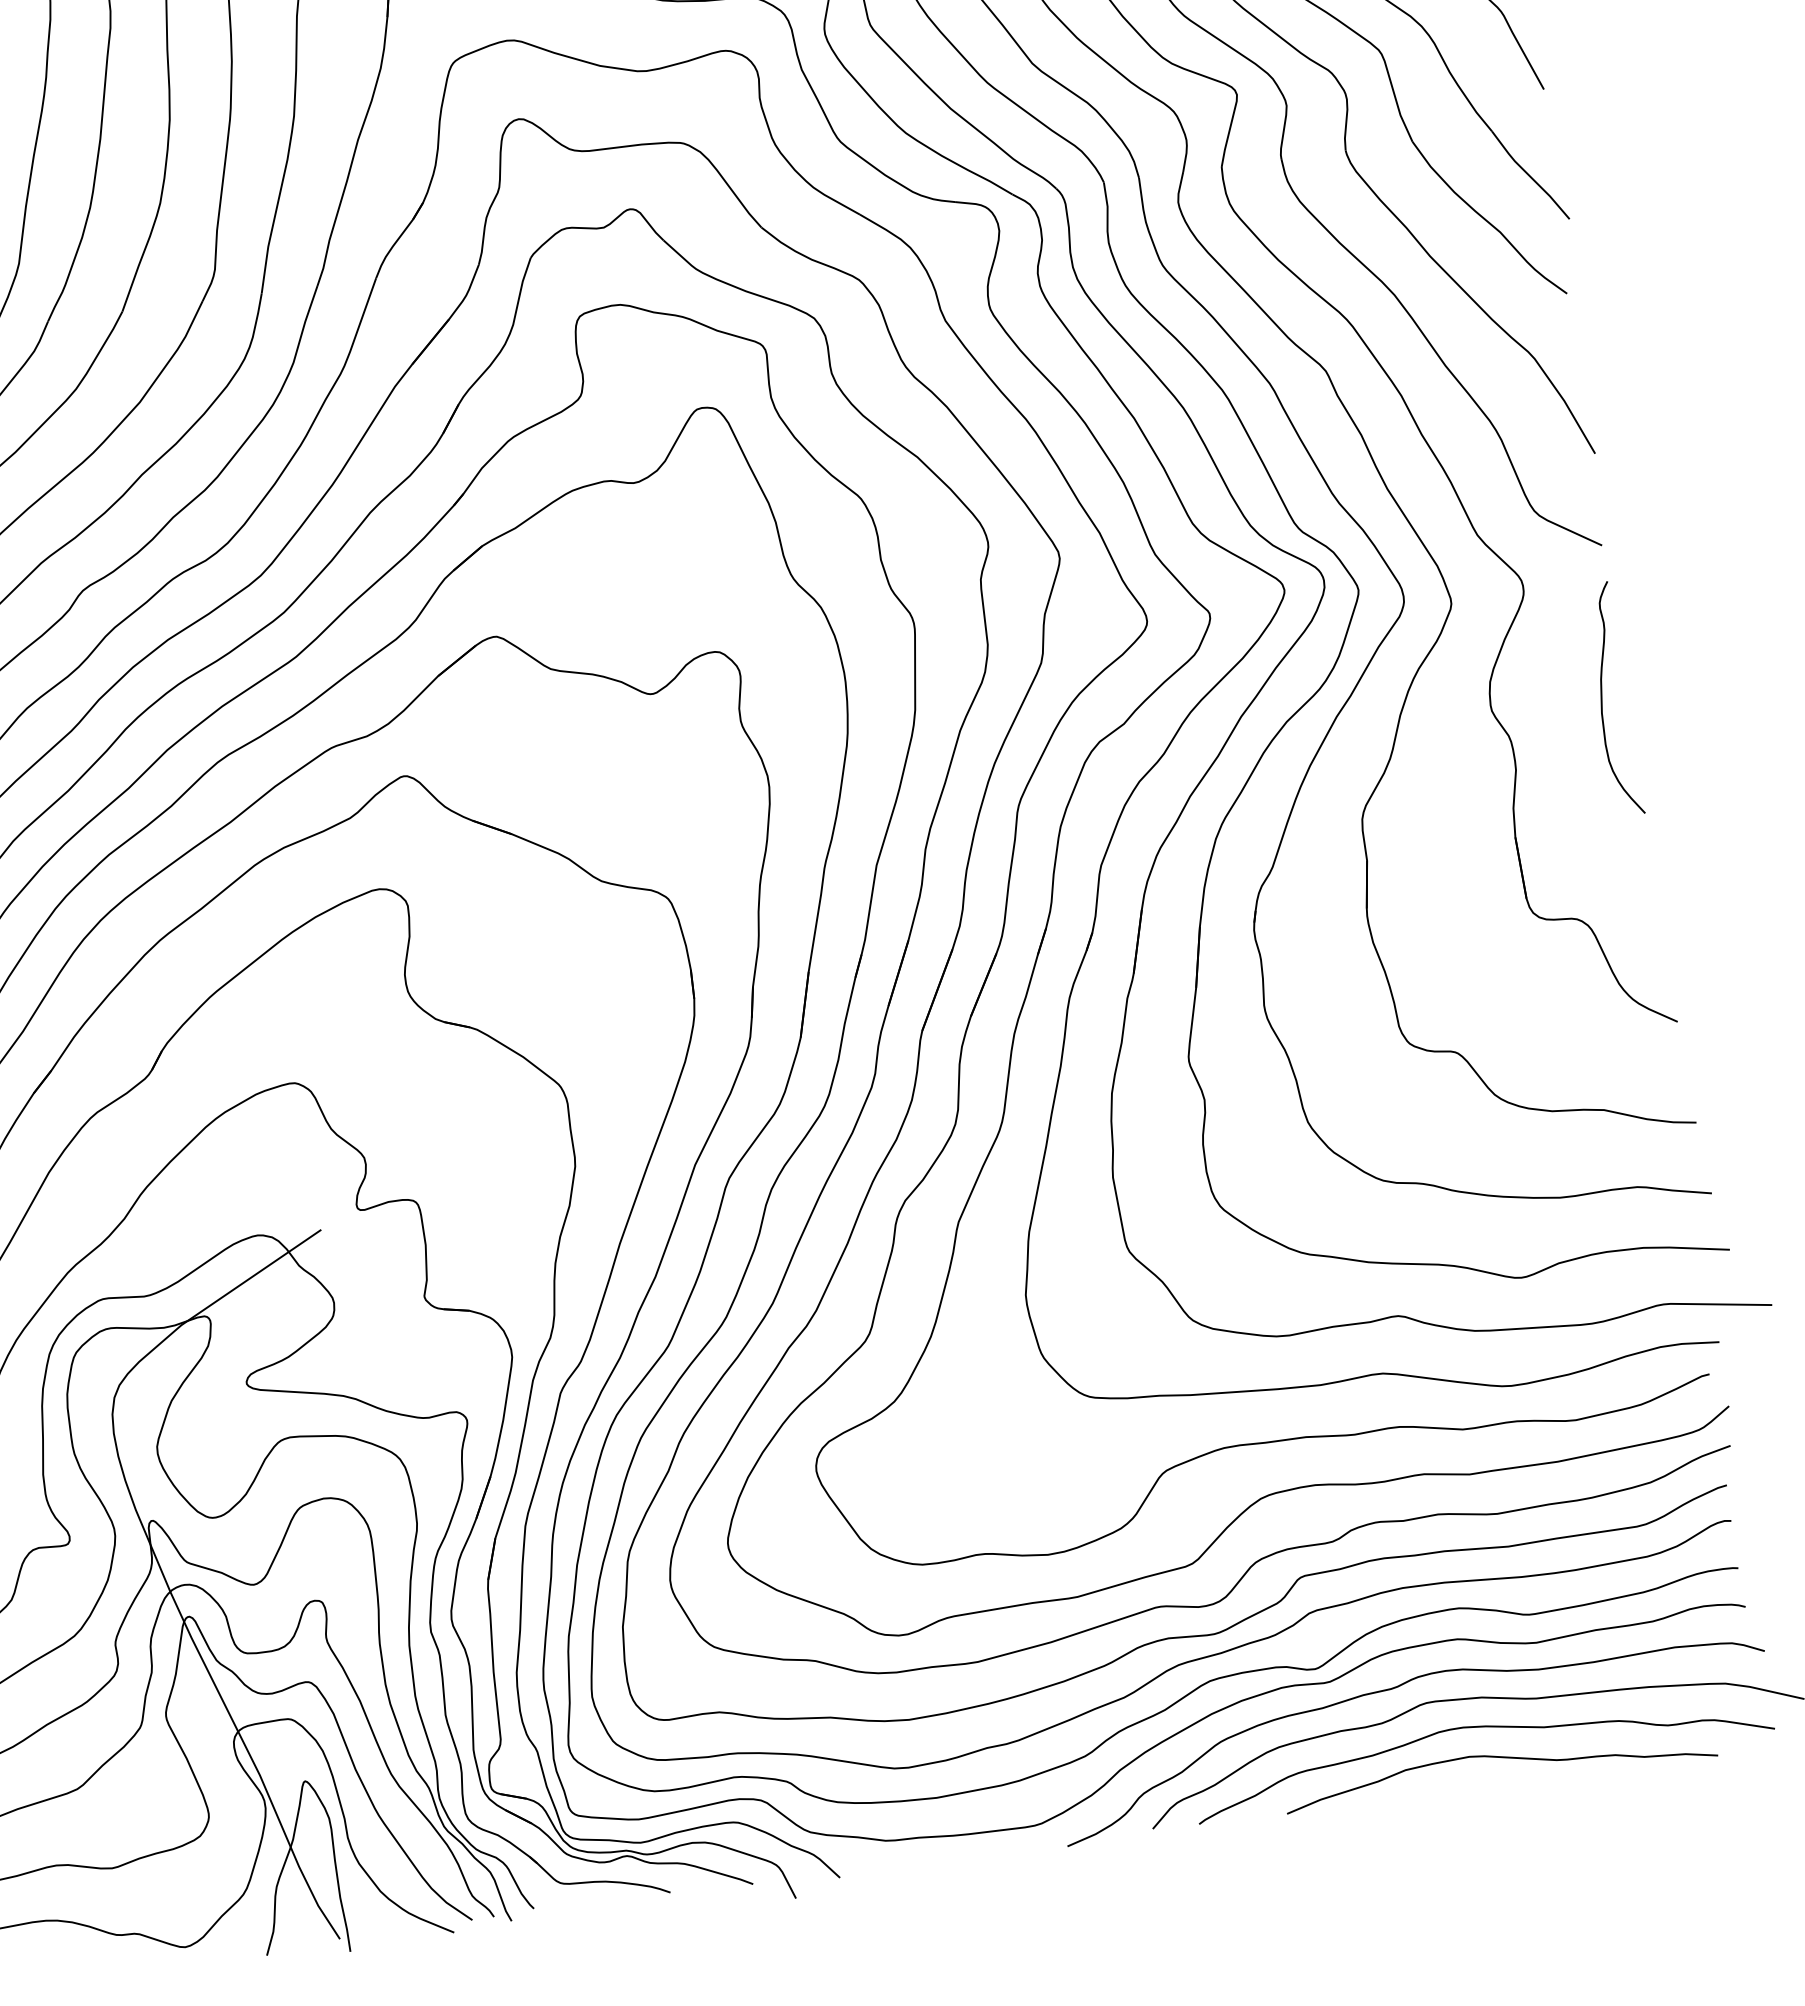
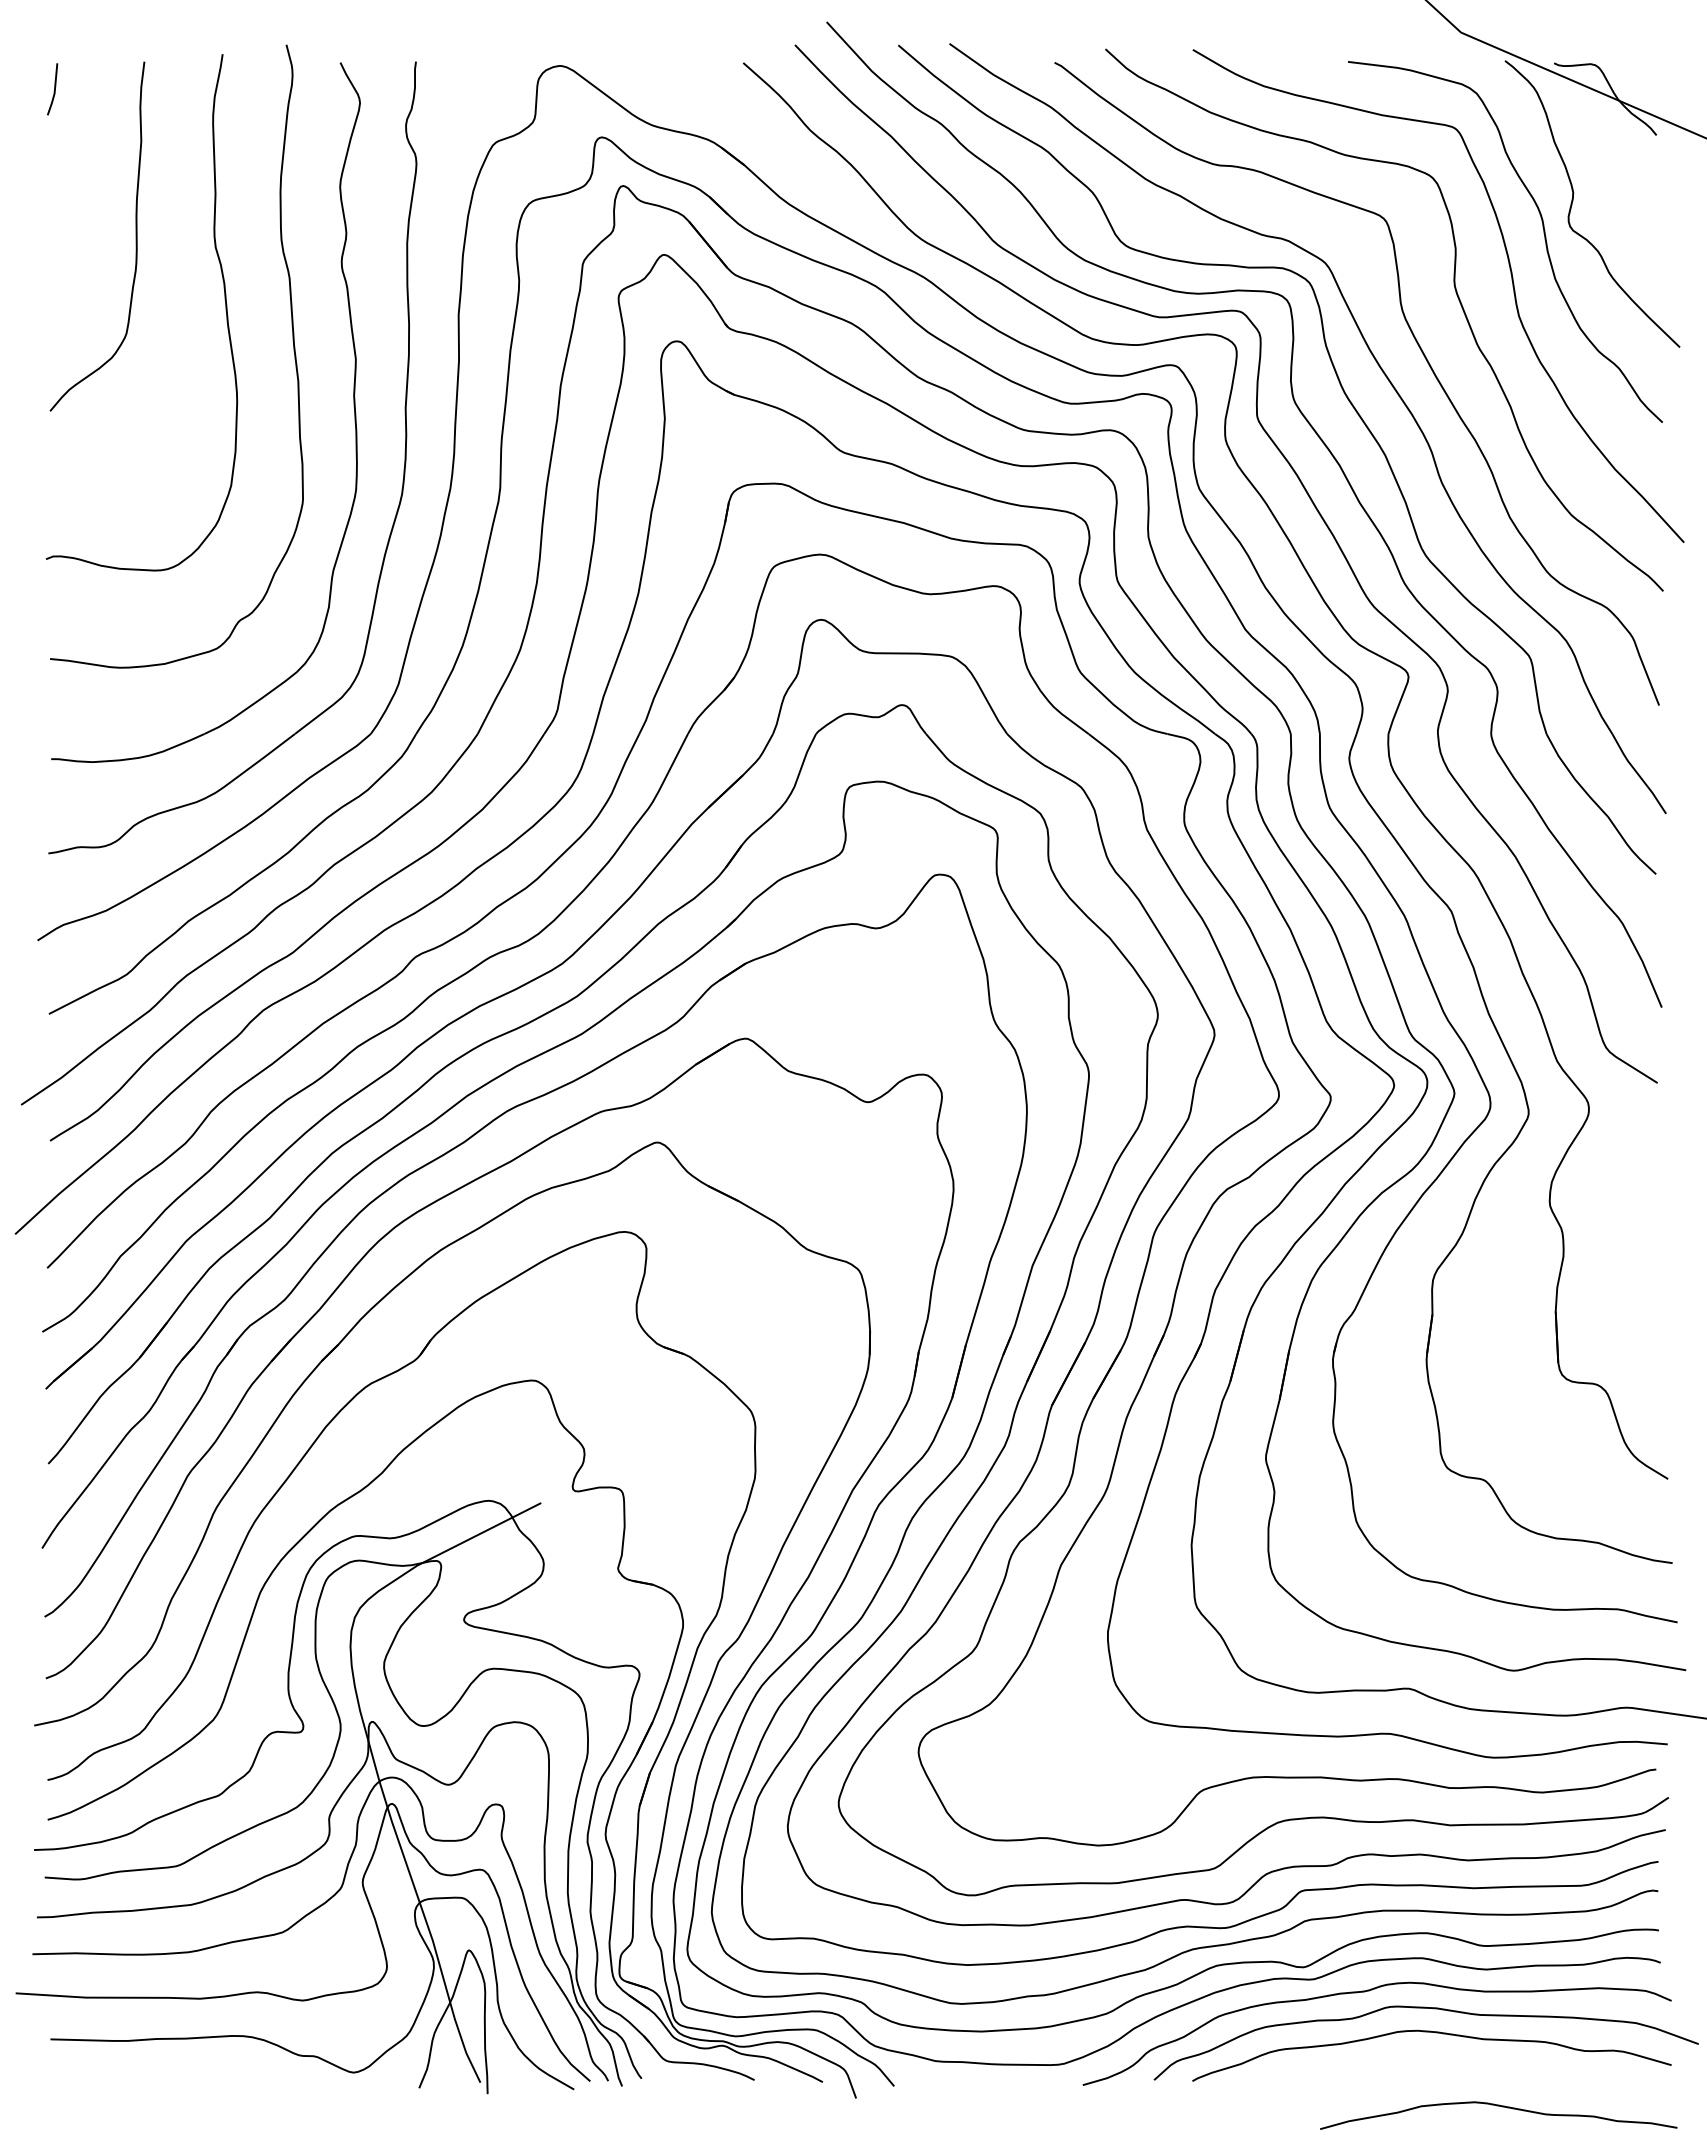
curve: (1602, 700) -> (1641, 1209), removed
curve: (1503, 1758) -> (1502, 2107), moved

